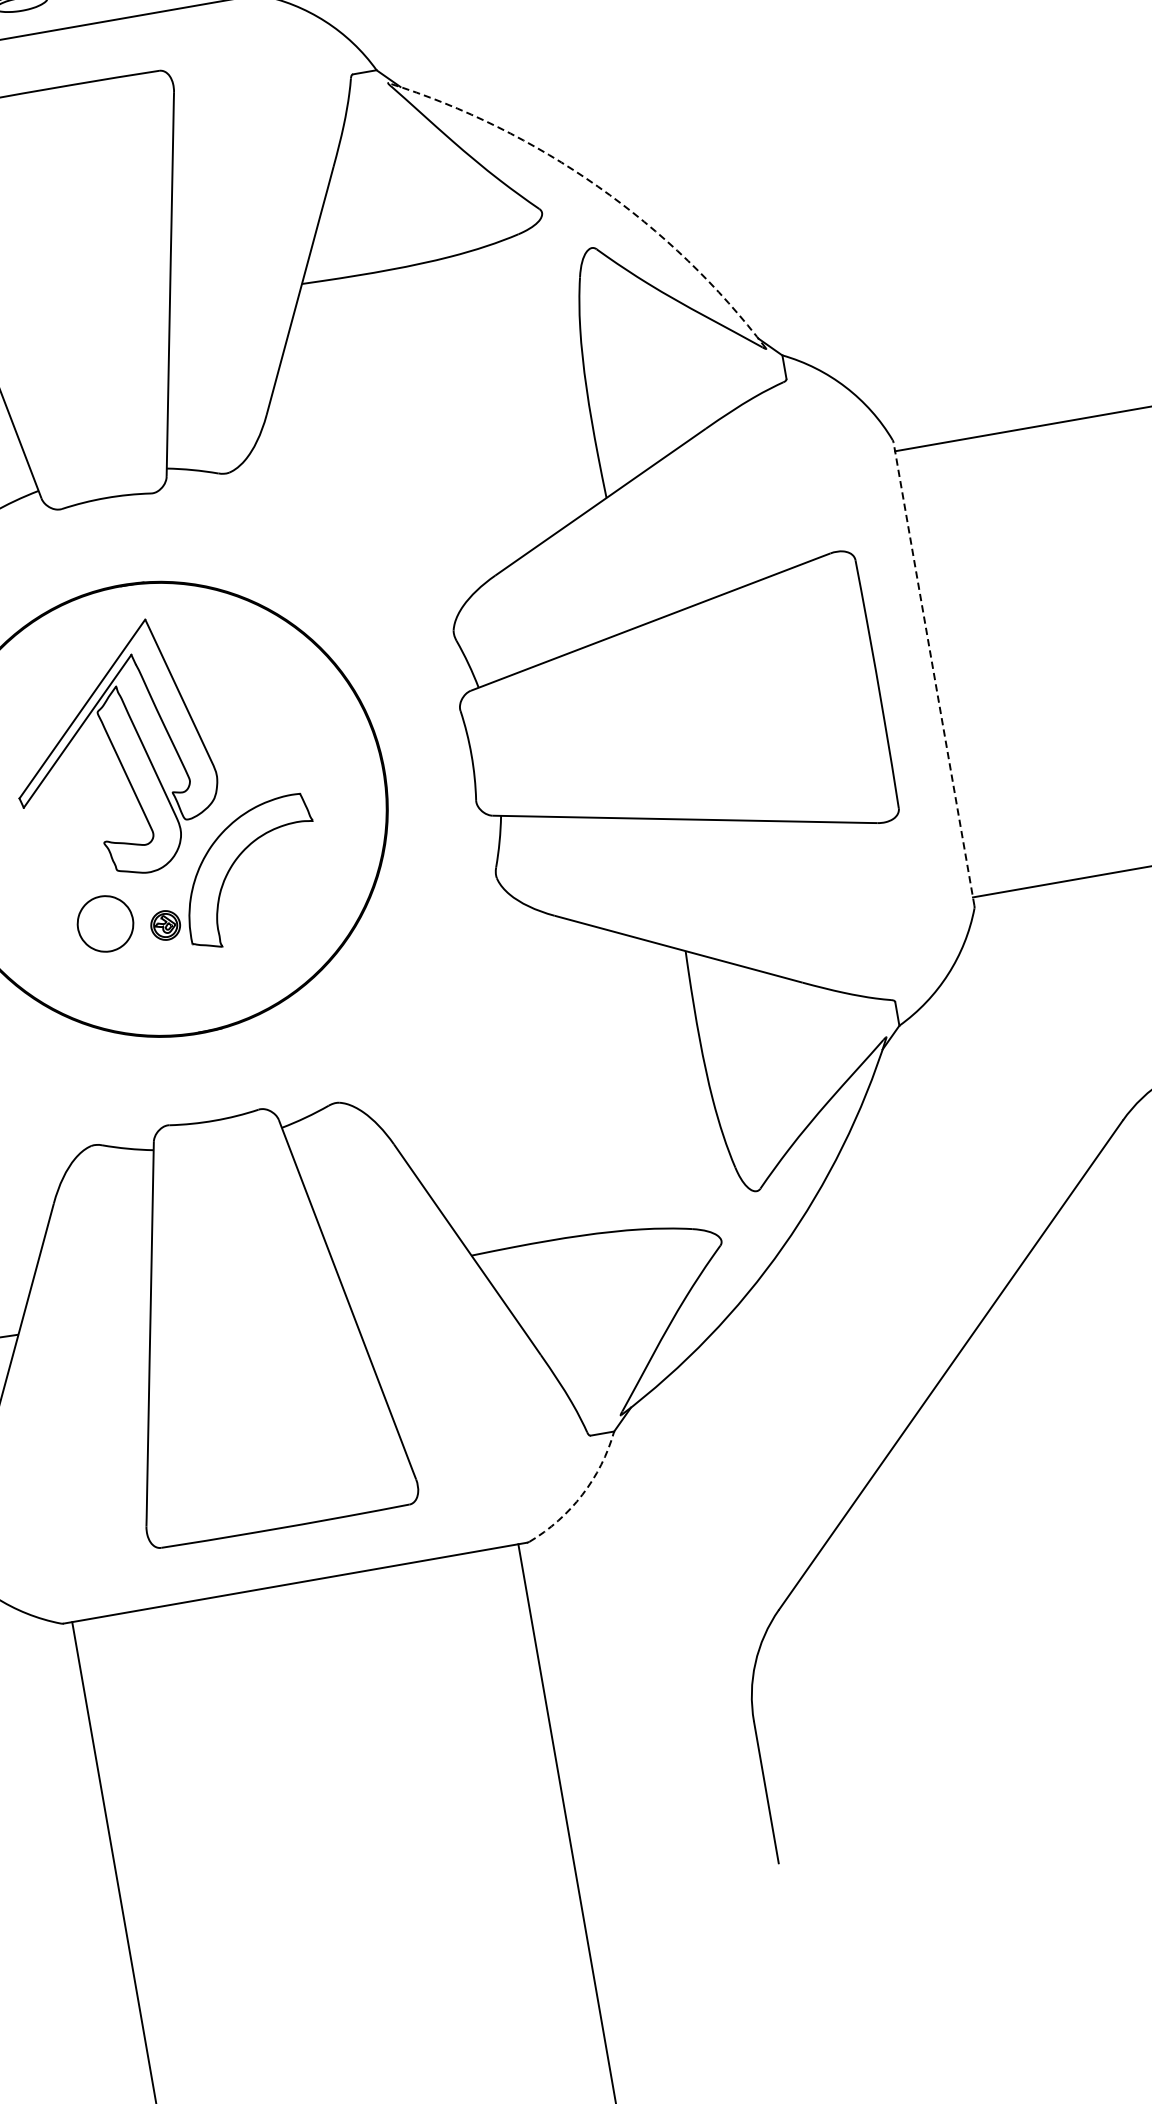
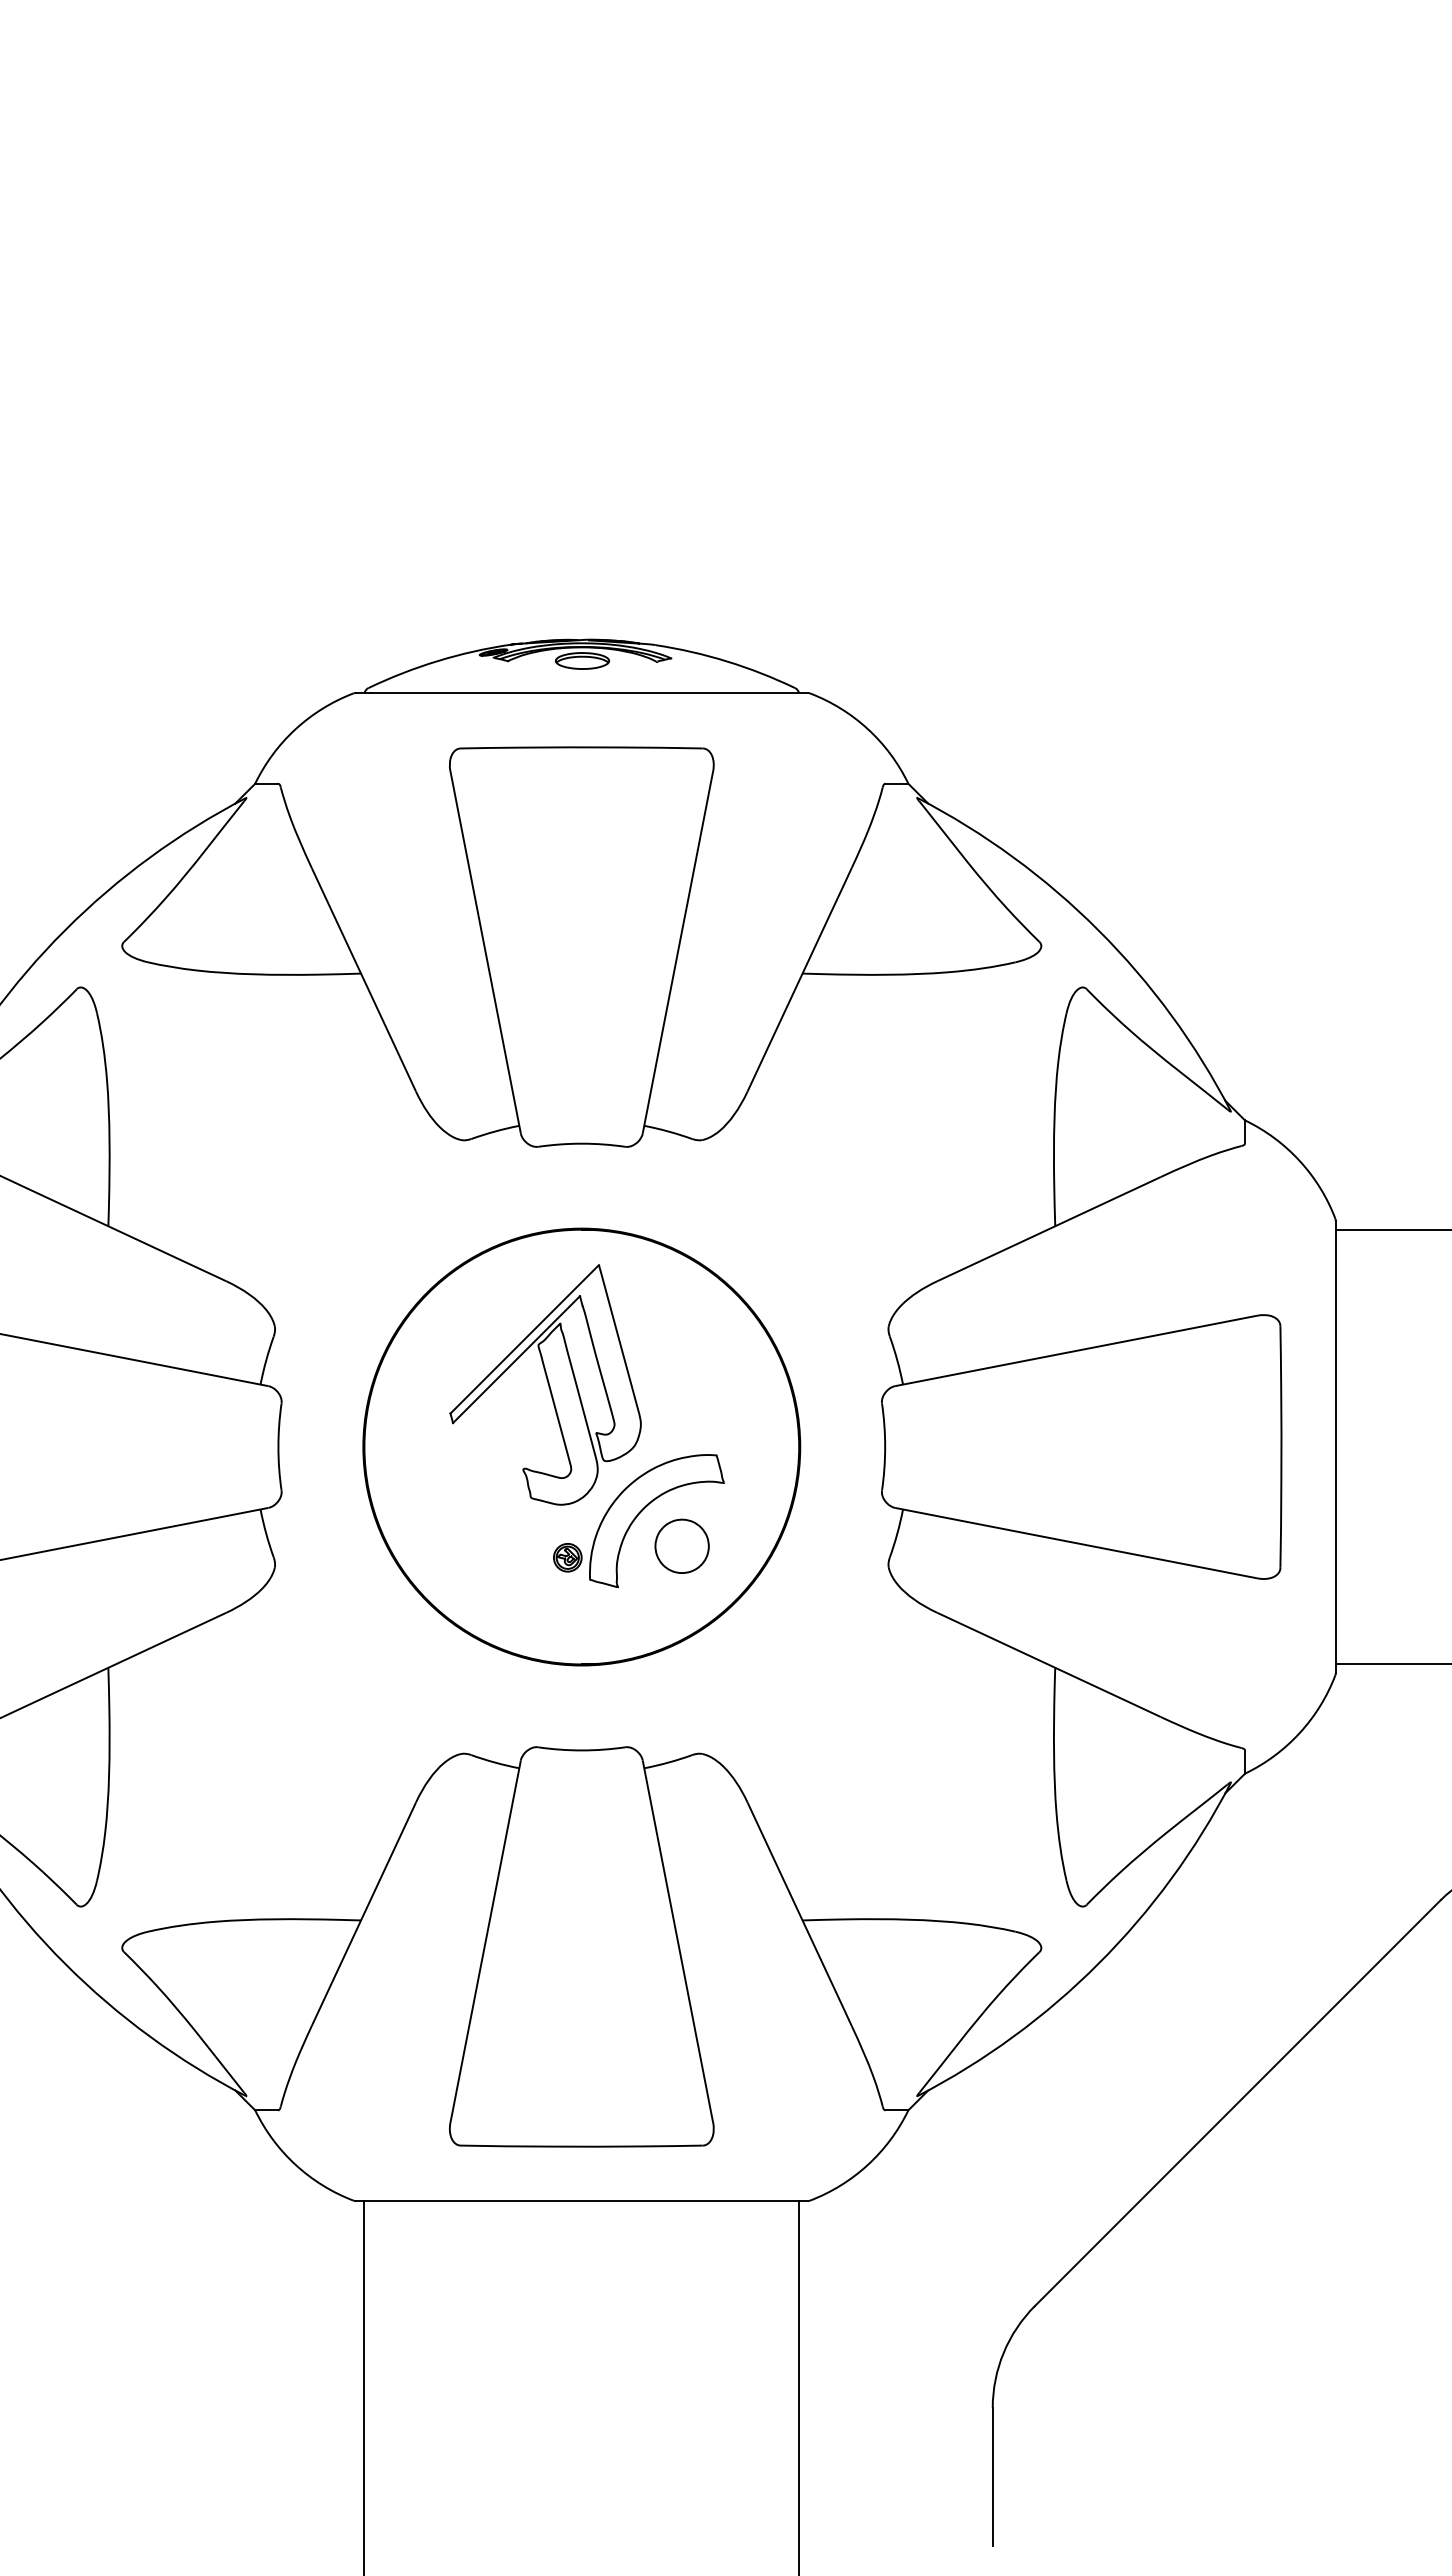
arc: (597, 186) -> (1098, 930), dashed -> solid
line: (933, 674) -> (1335, 1447), dashed -> solid
part: (104, 923) -> (681, 1545), moved
arc: (581, 1494) -> (867, 2164), dashed -> solid

